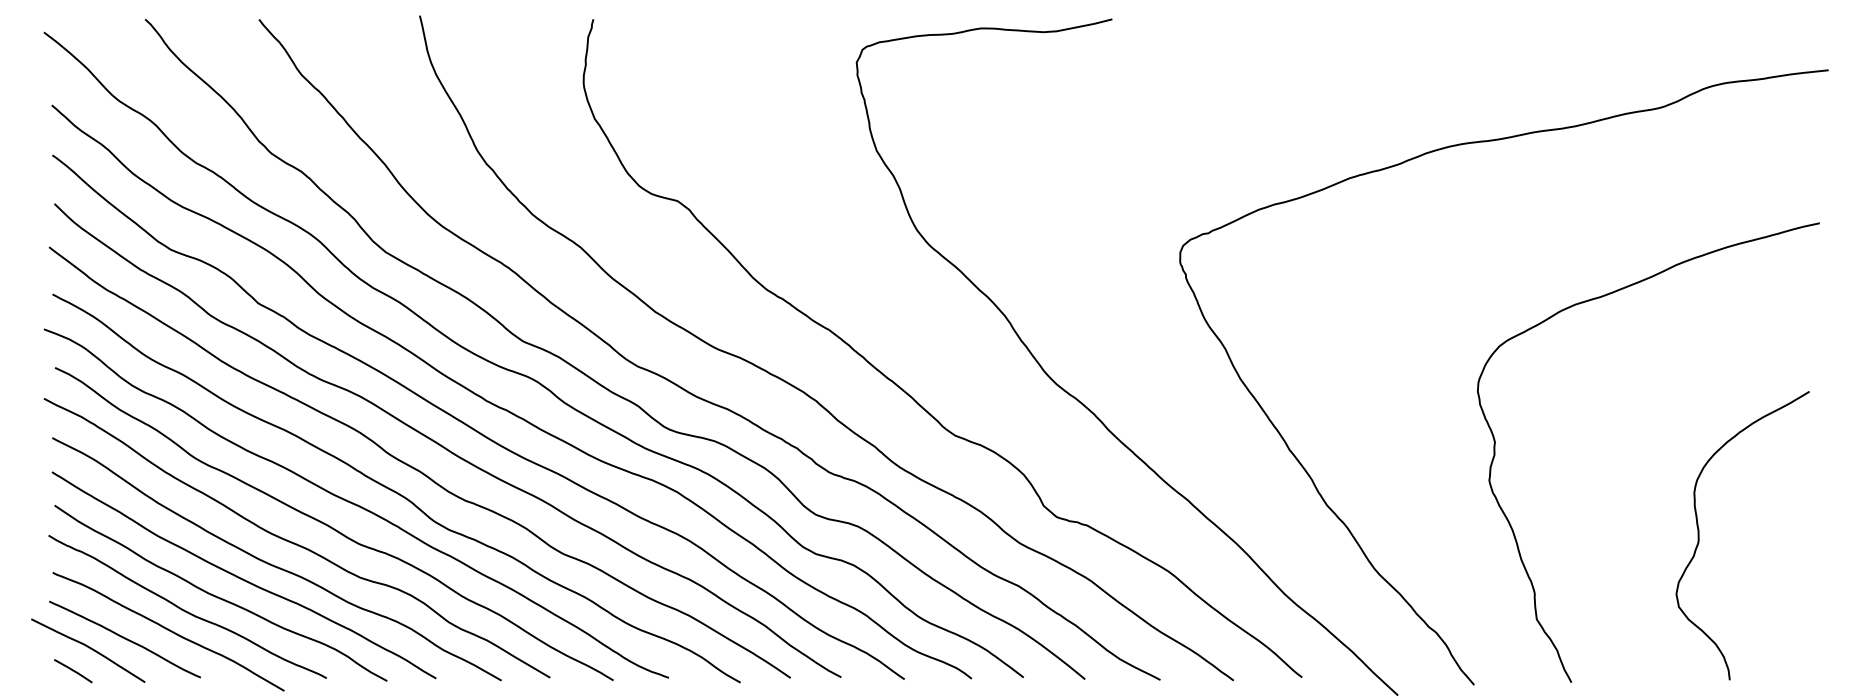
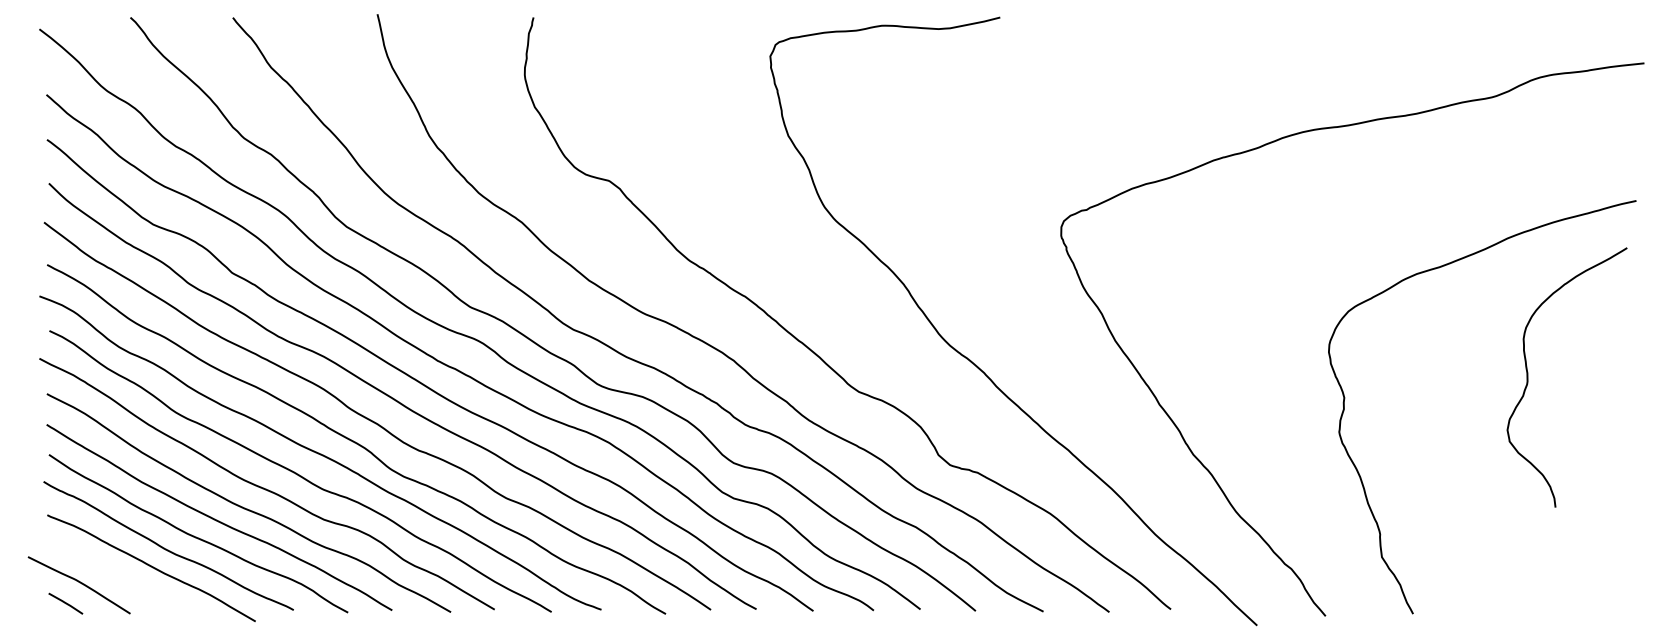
curve: (1699, 535) -> (1528, 377), moved
curve: (124, 639) -> (111, 575), removed

